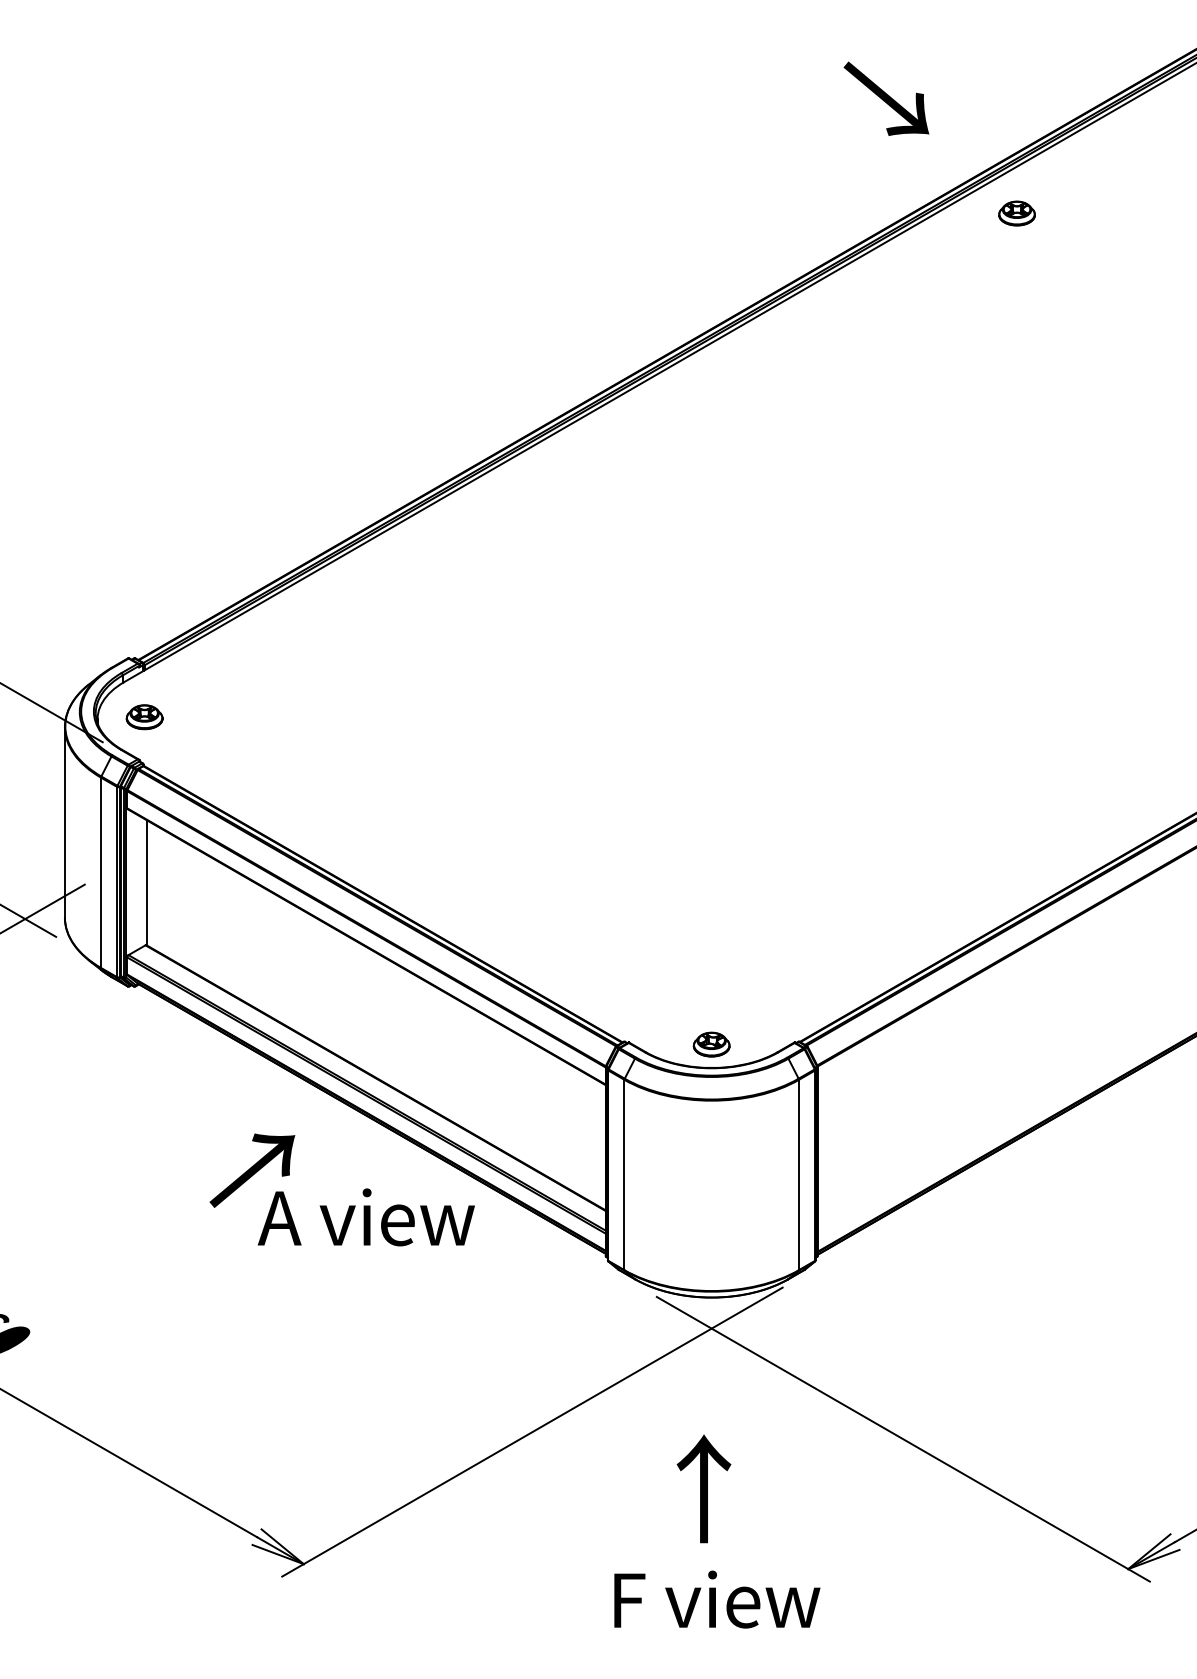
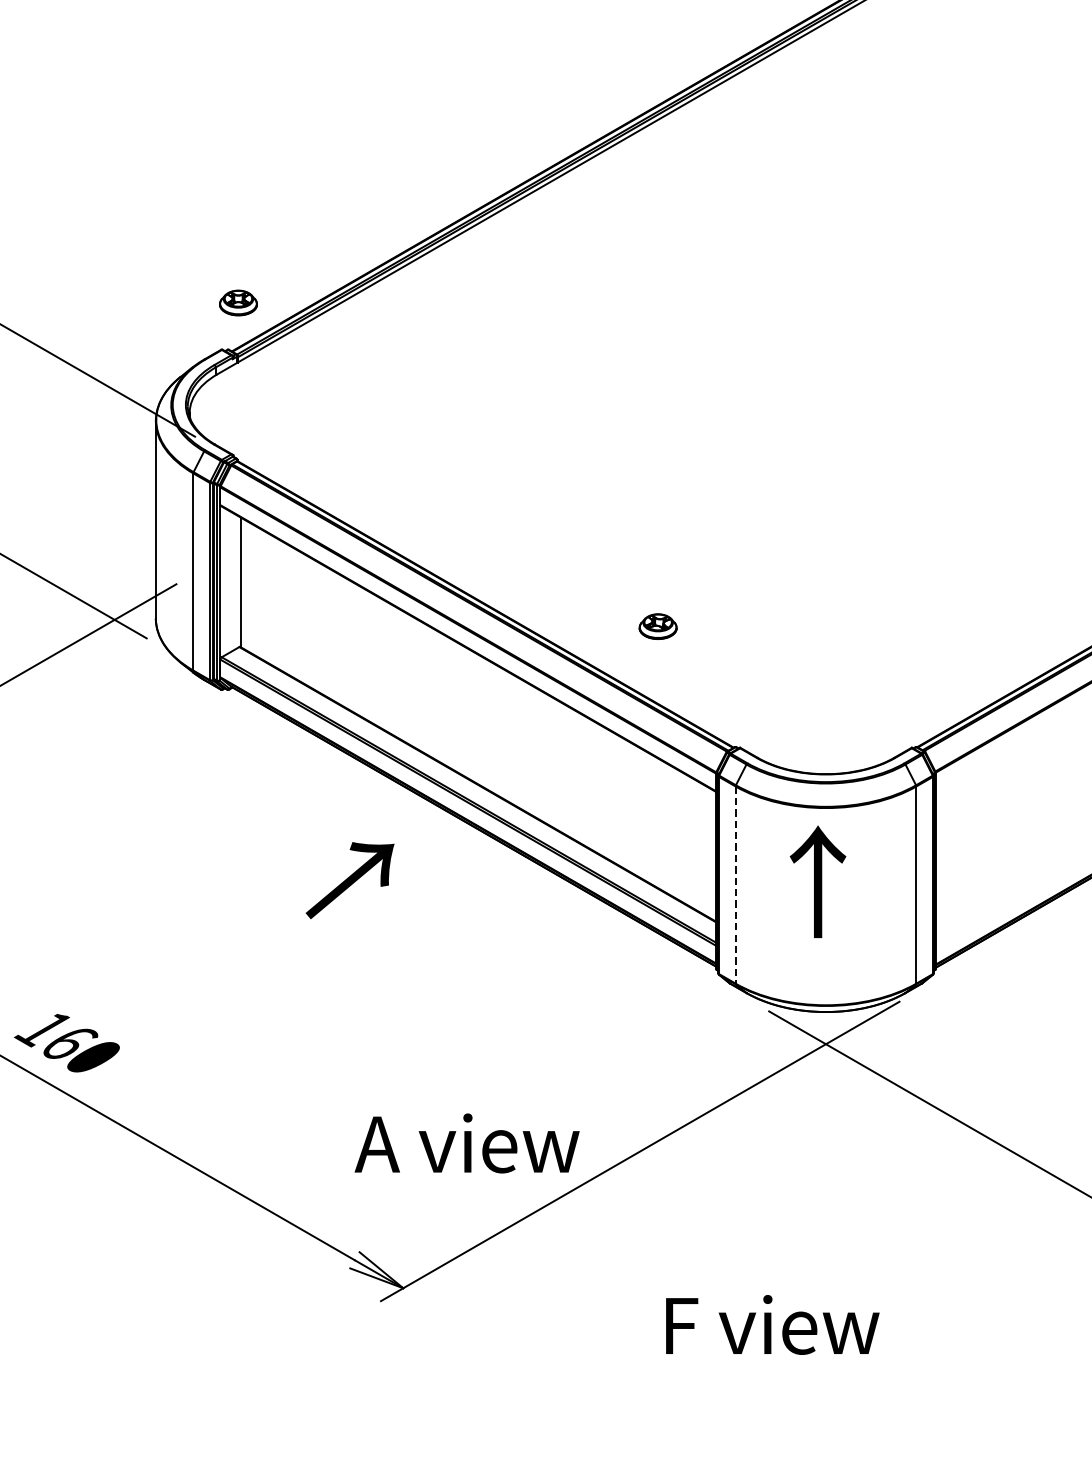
part: (144, 717) -> (238, 303), moved
part: (711, 1044) -> (657, 626), moved
line: (624, 1175) -> (735, 885), solid -> dashed
text: (365, 1217) -> (466, 1143), moved
text: (703, 1488) -> (817, 881), moved
text: (717, 1599) -> (772, 1324), moved

